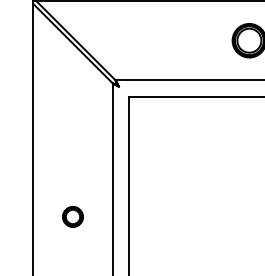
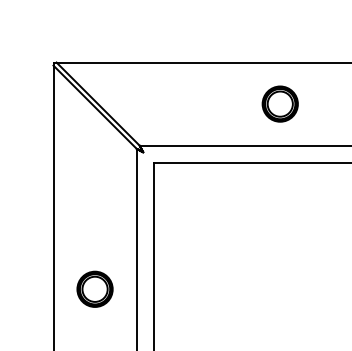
part: (72, 216) -> (94, 288), size x1.67

